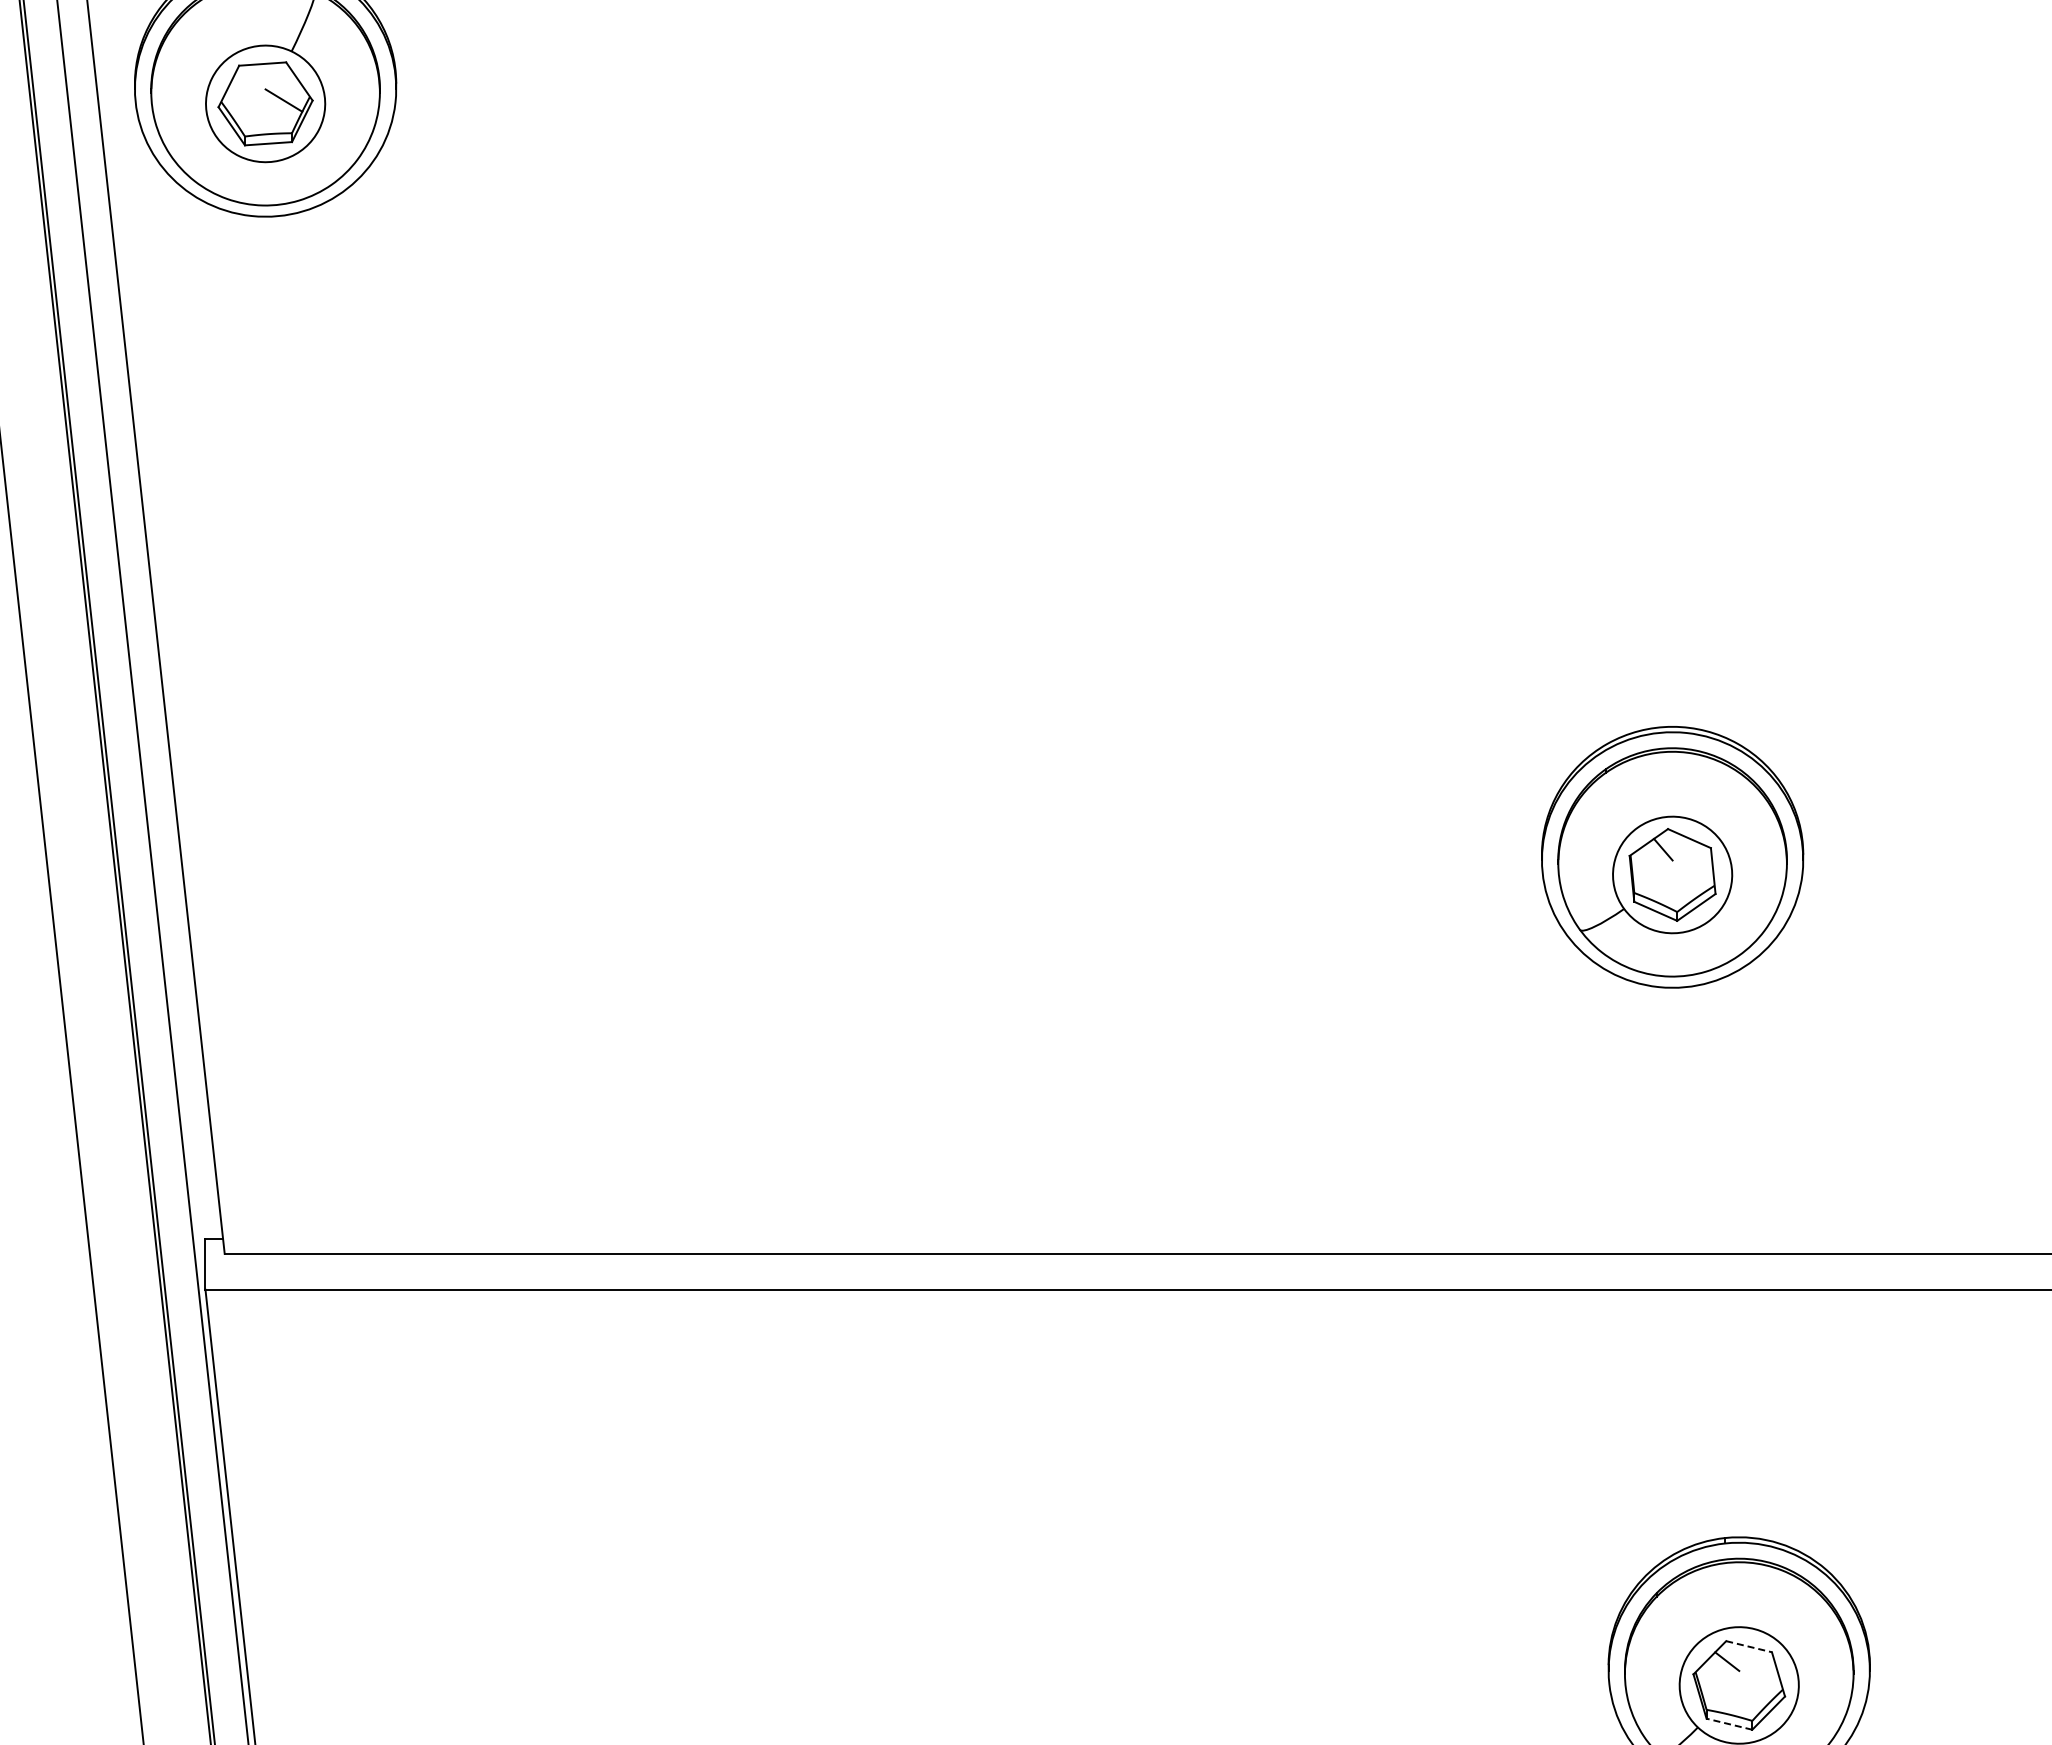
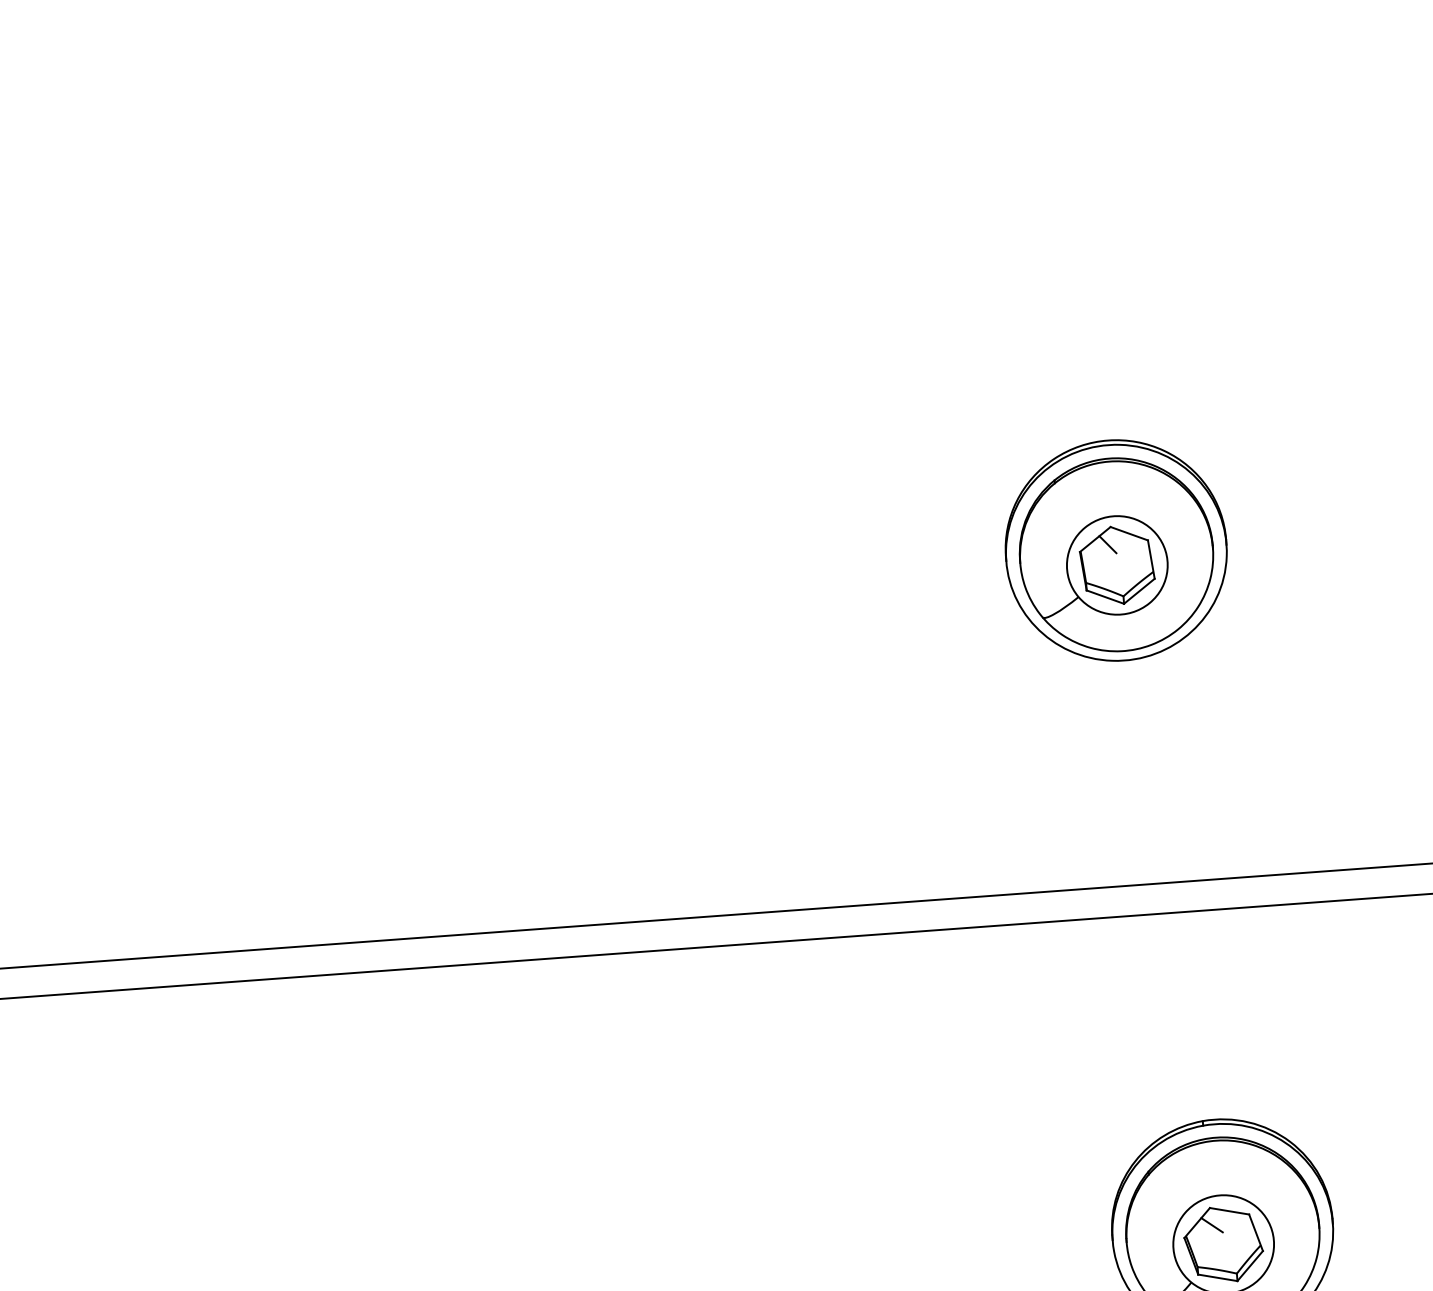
line: (1749, 1646) -> (1229, 1211), dashed -> solid
line: (1729, 1724) -> (1217, 1278), dashed -> solid

